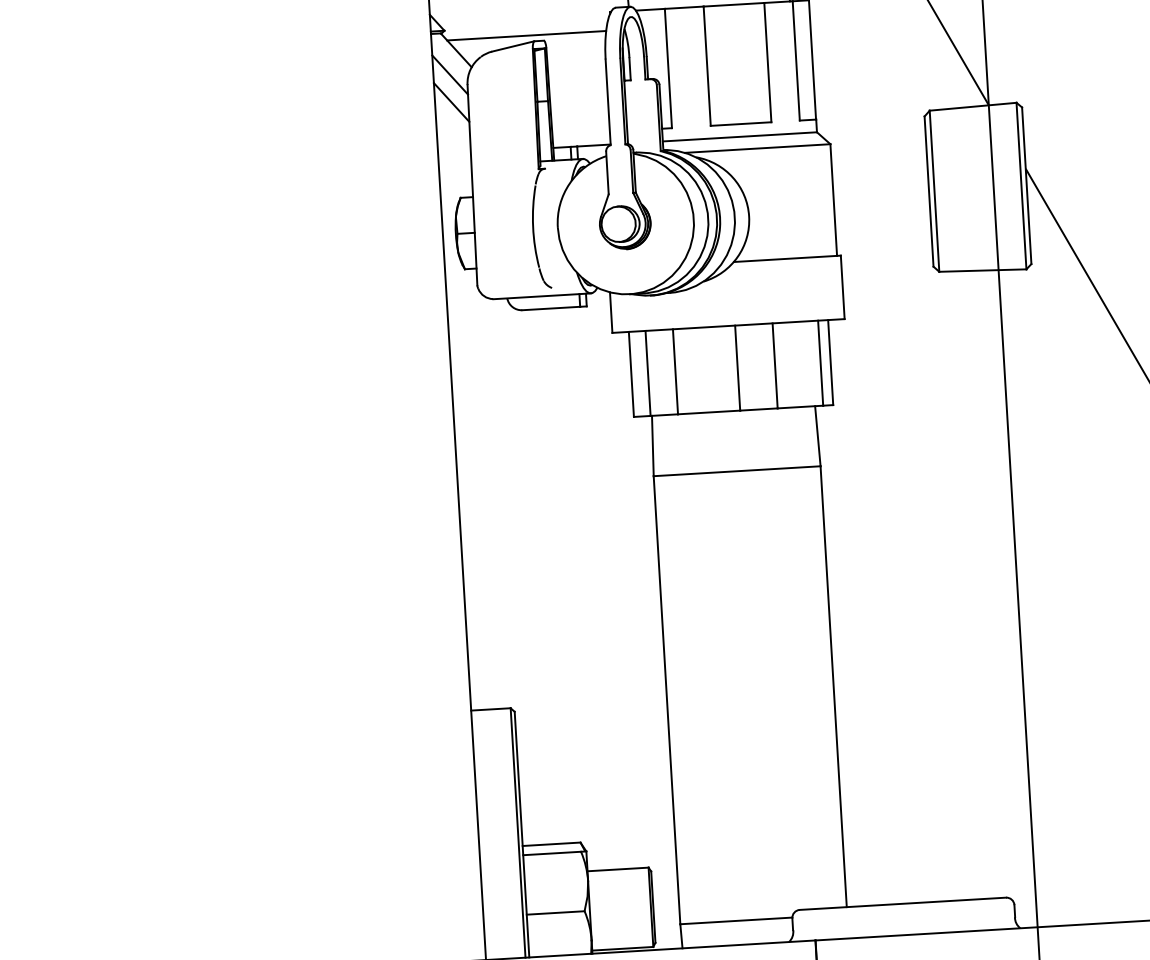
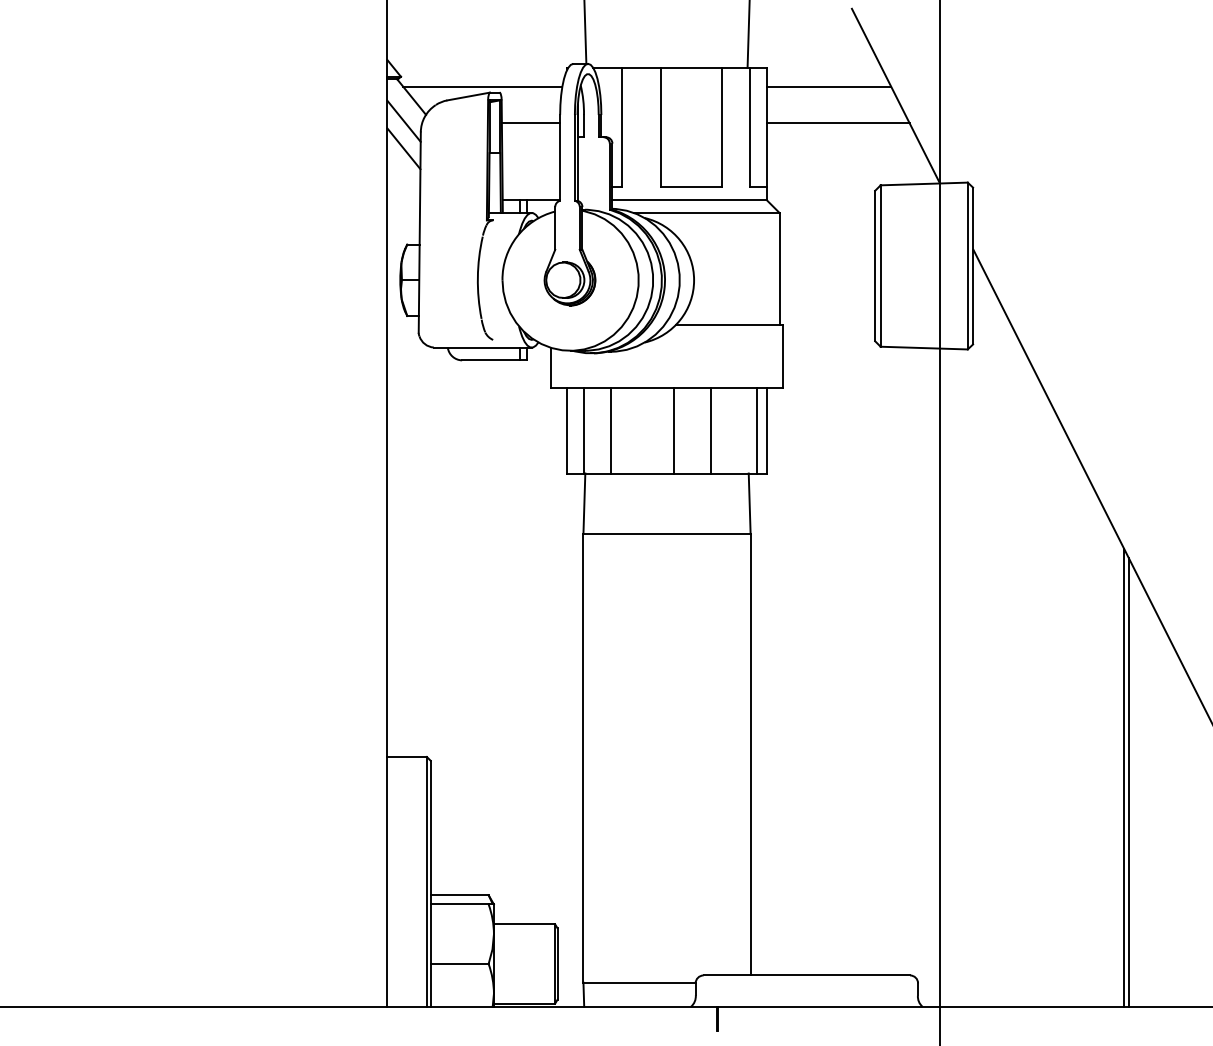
line: (871, 15) -> (828, 86), added
line: (882, 51) -> (837, 123), added
line: (576, 69) -> (530, 123), added

